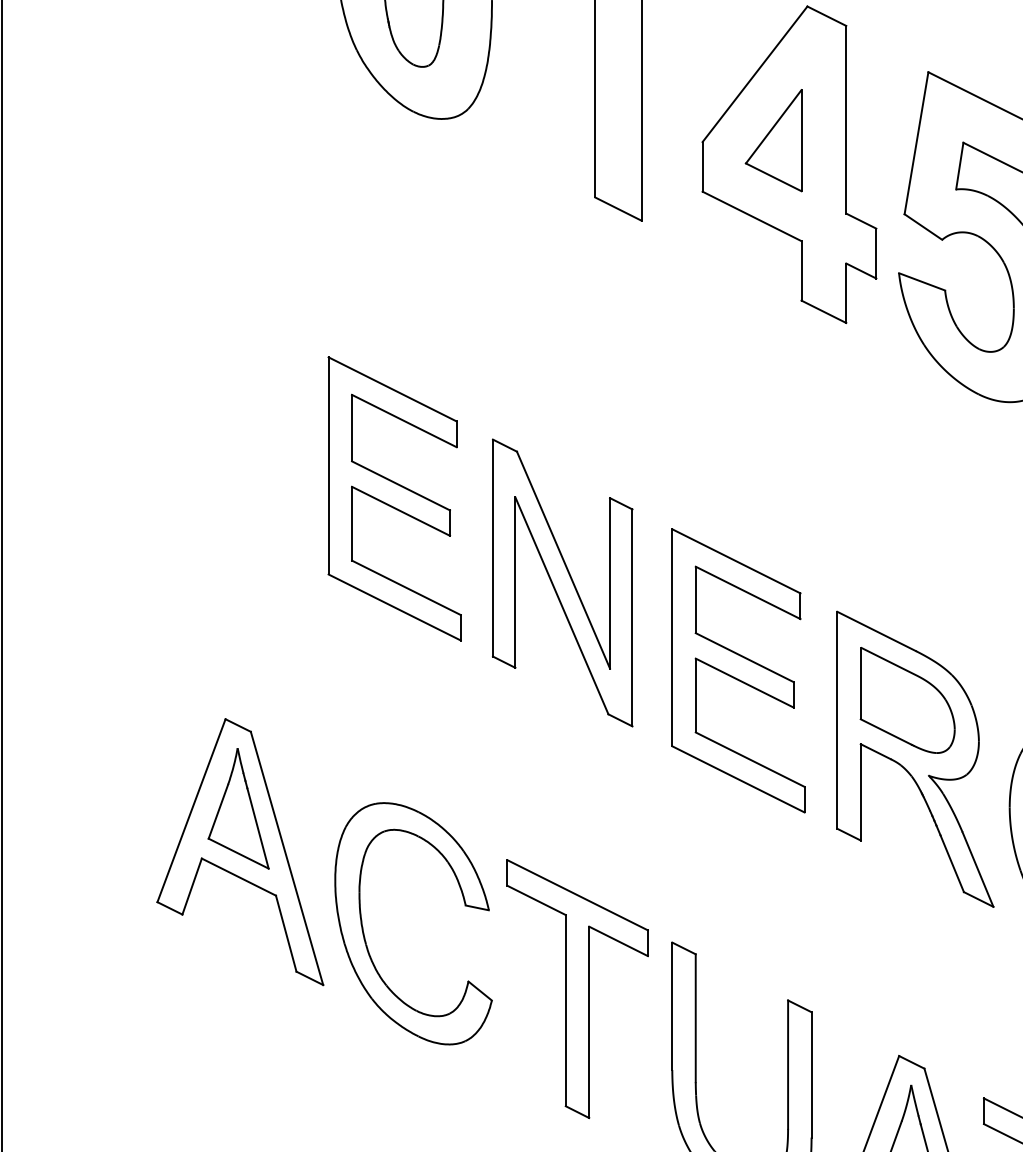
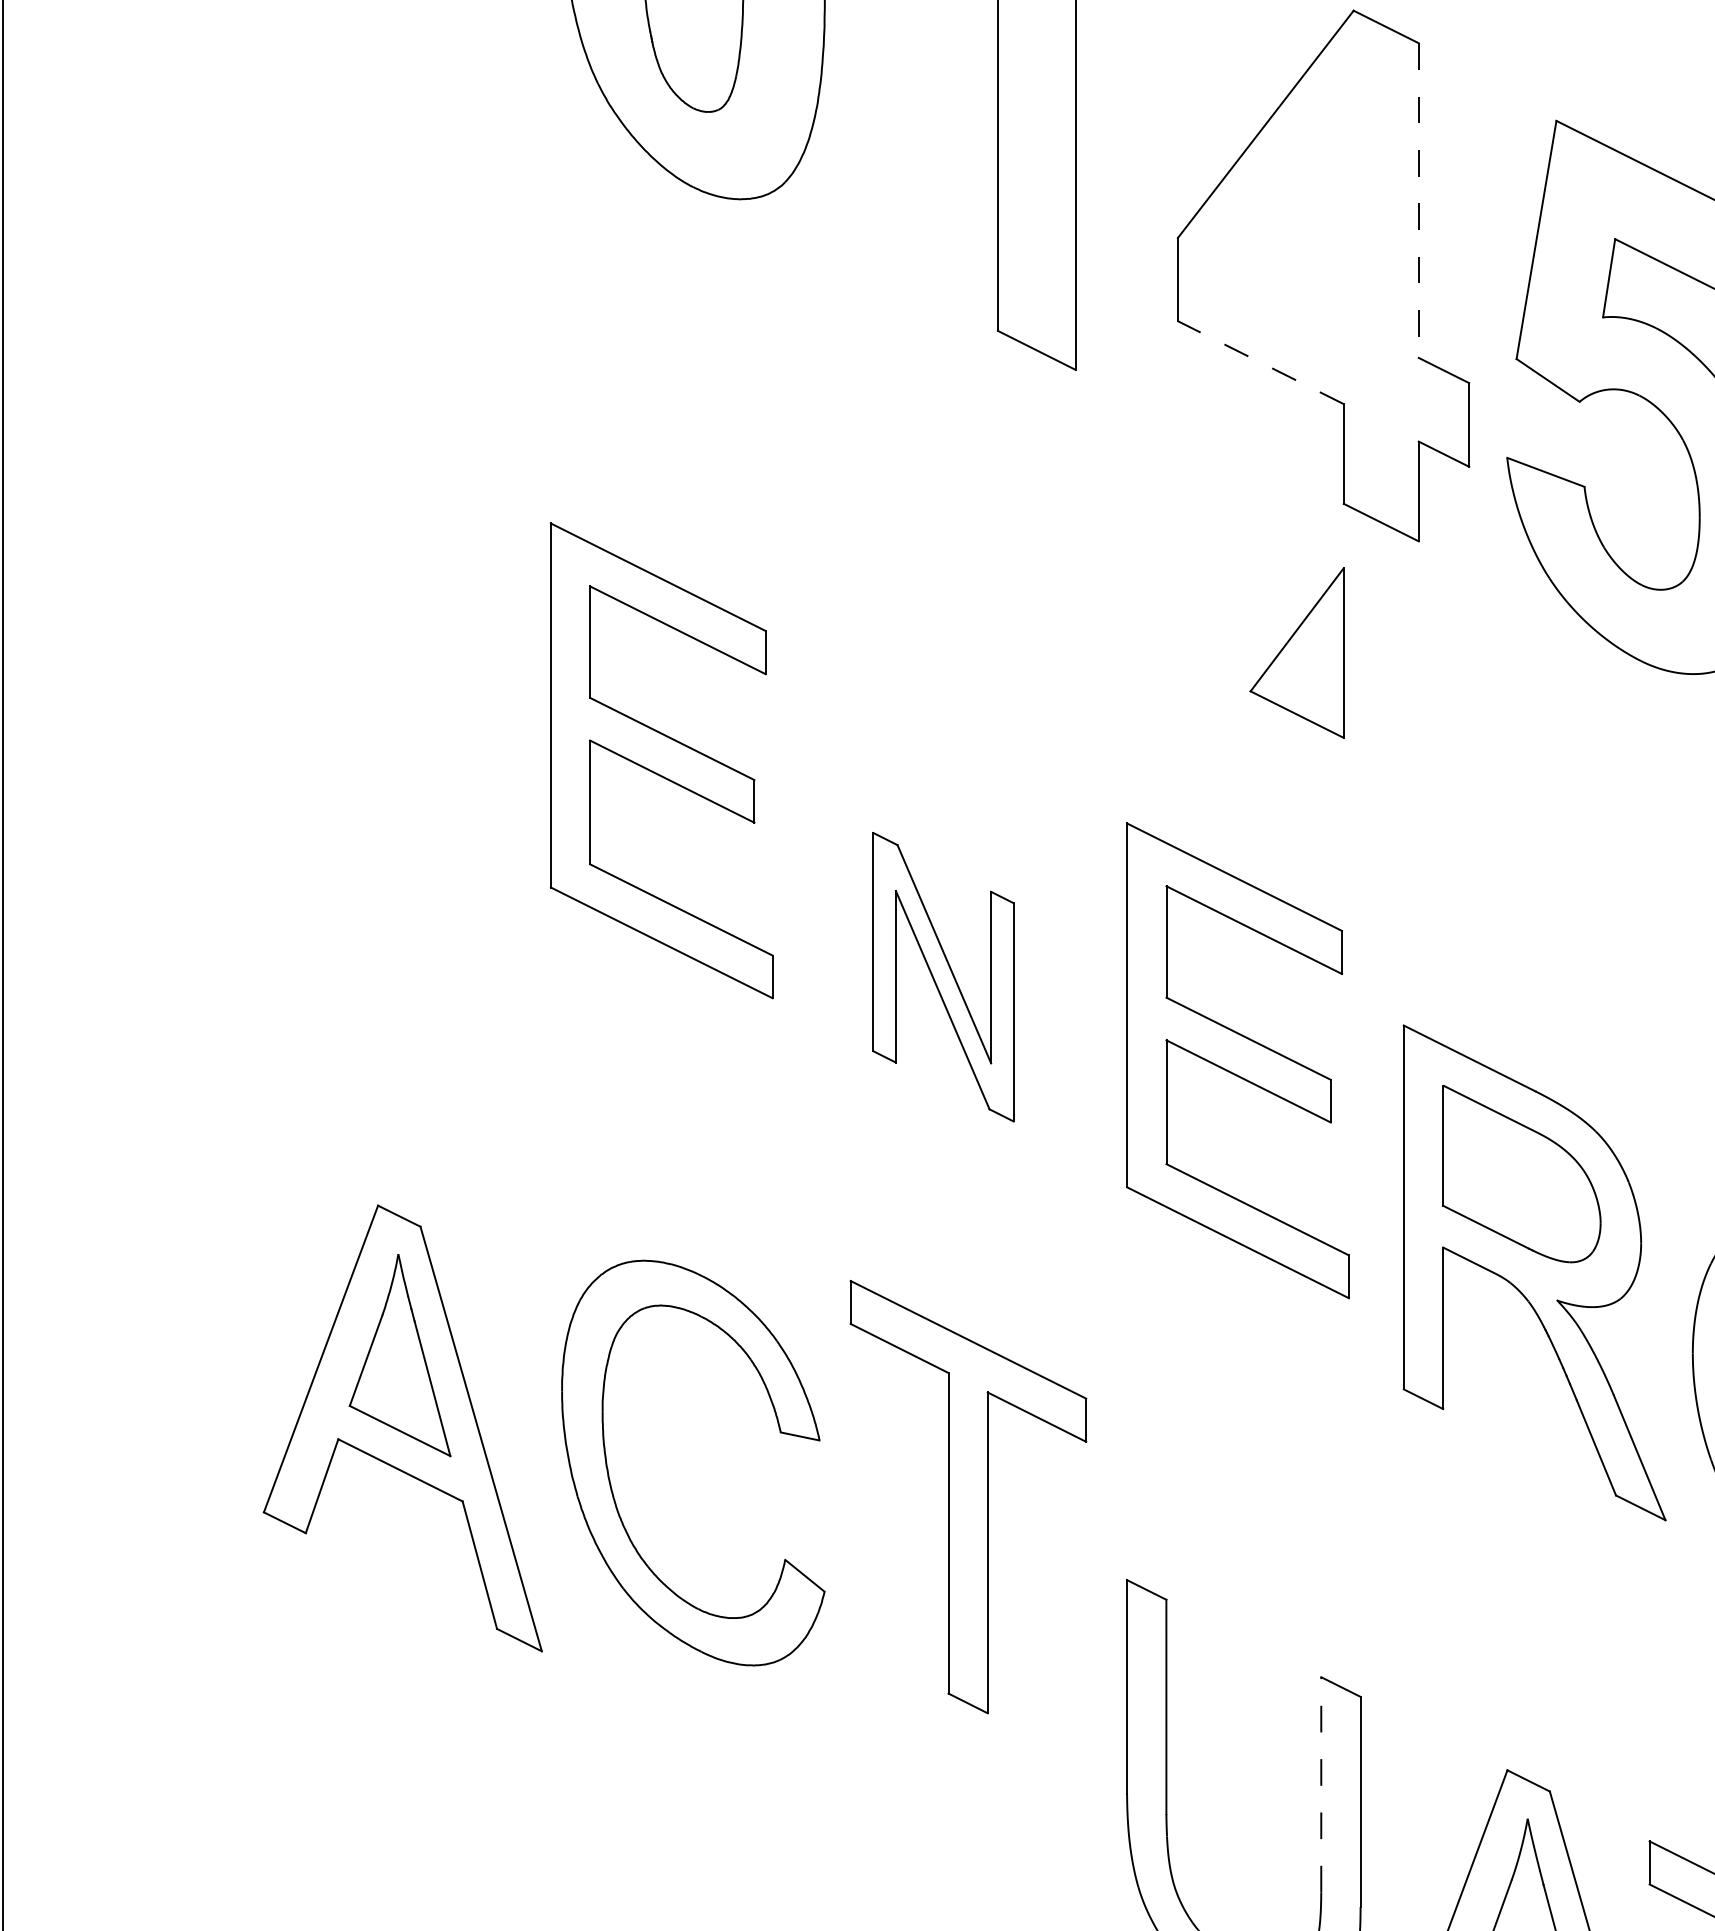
line: (846, 119) -> (1419, 200), solid -> dashed
part: (773, 140) -> (1296, 652), moved
line: (751, 216) -> (1259, 362), solid -> dashed
part: (394, 498) -> (661, 760), moved
part: (562, 582) -> (943, 976), size x0.6
part: (738, 670) -> (1238, 1060), moved
part: (364, 932) -> (611, 1477), moved
part: (577, 989) -> (968, 1497), moved
line: (788, 1064) -> (1321, 1784), solid -> dashed

